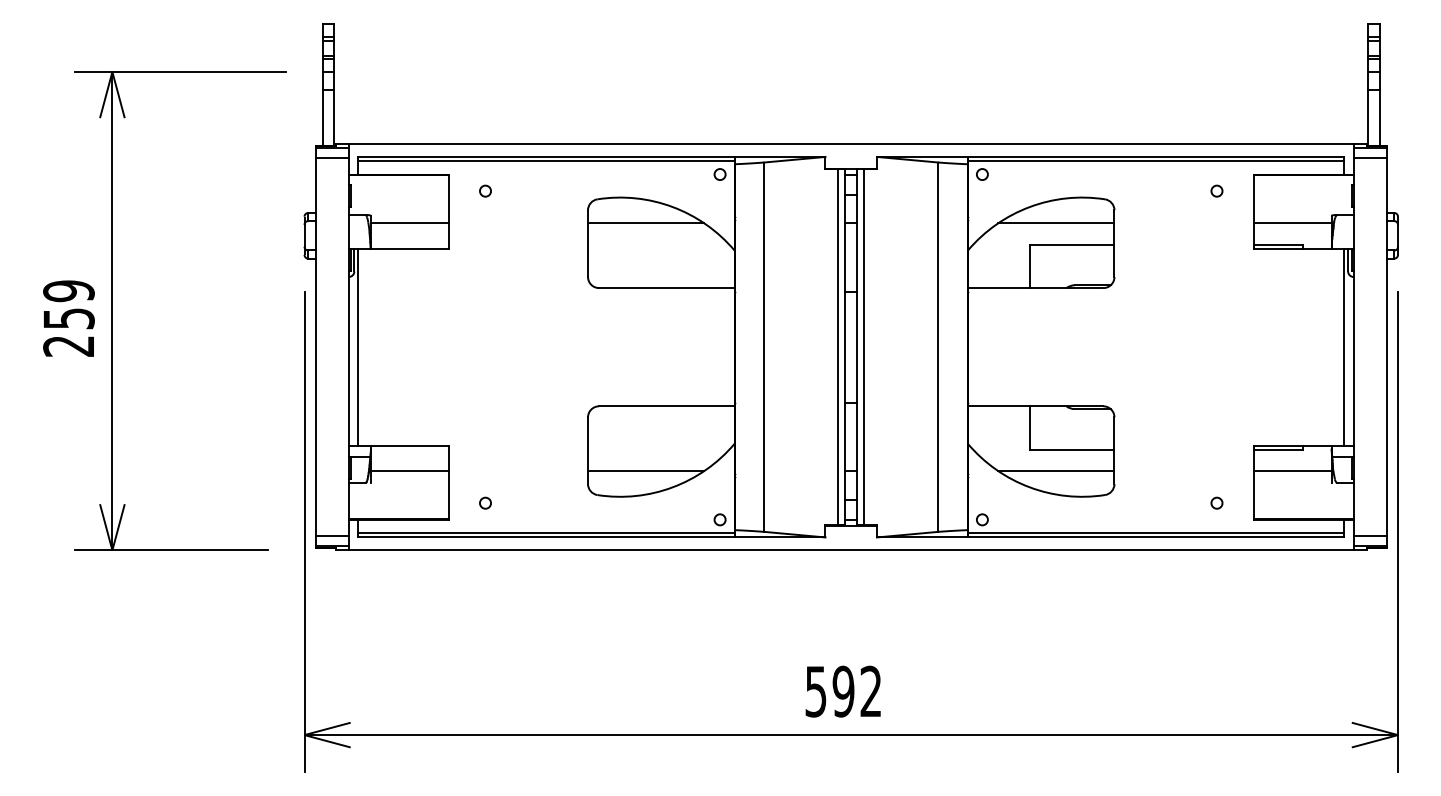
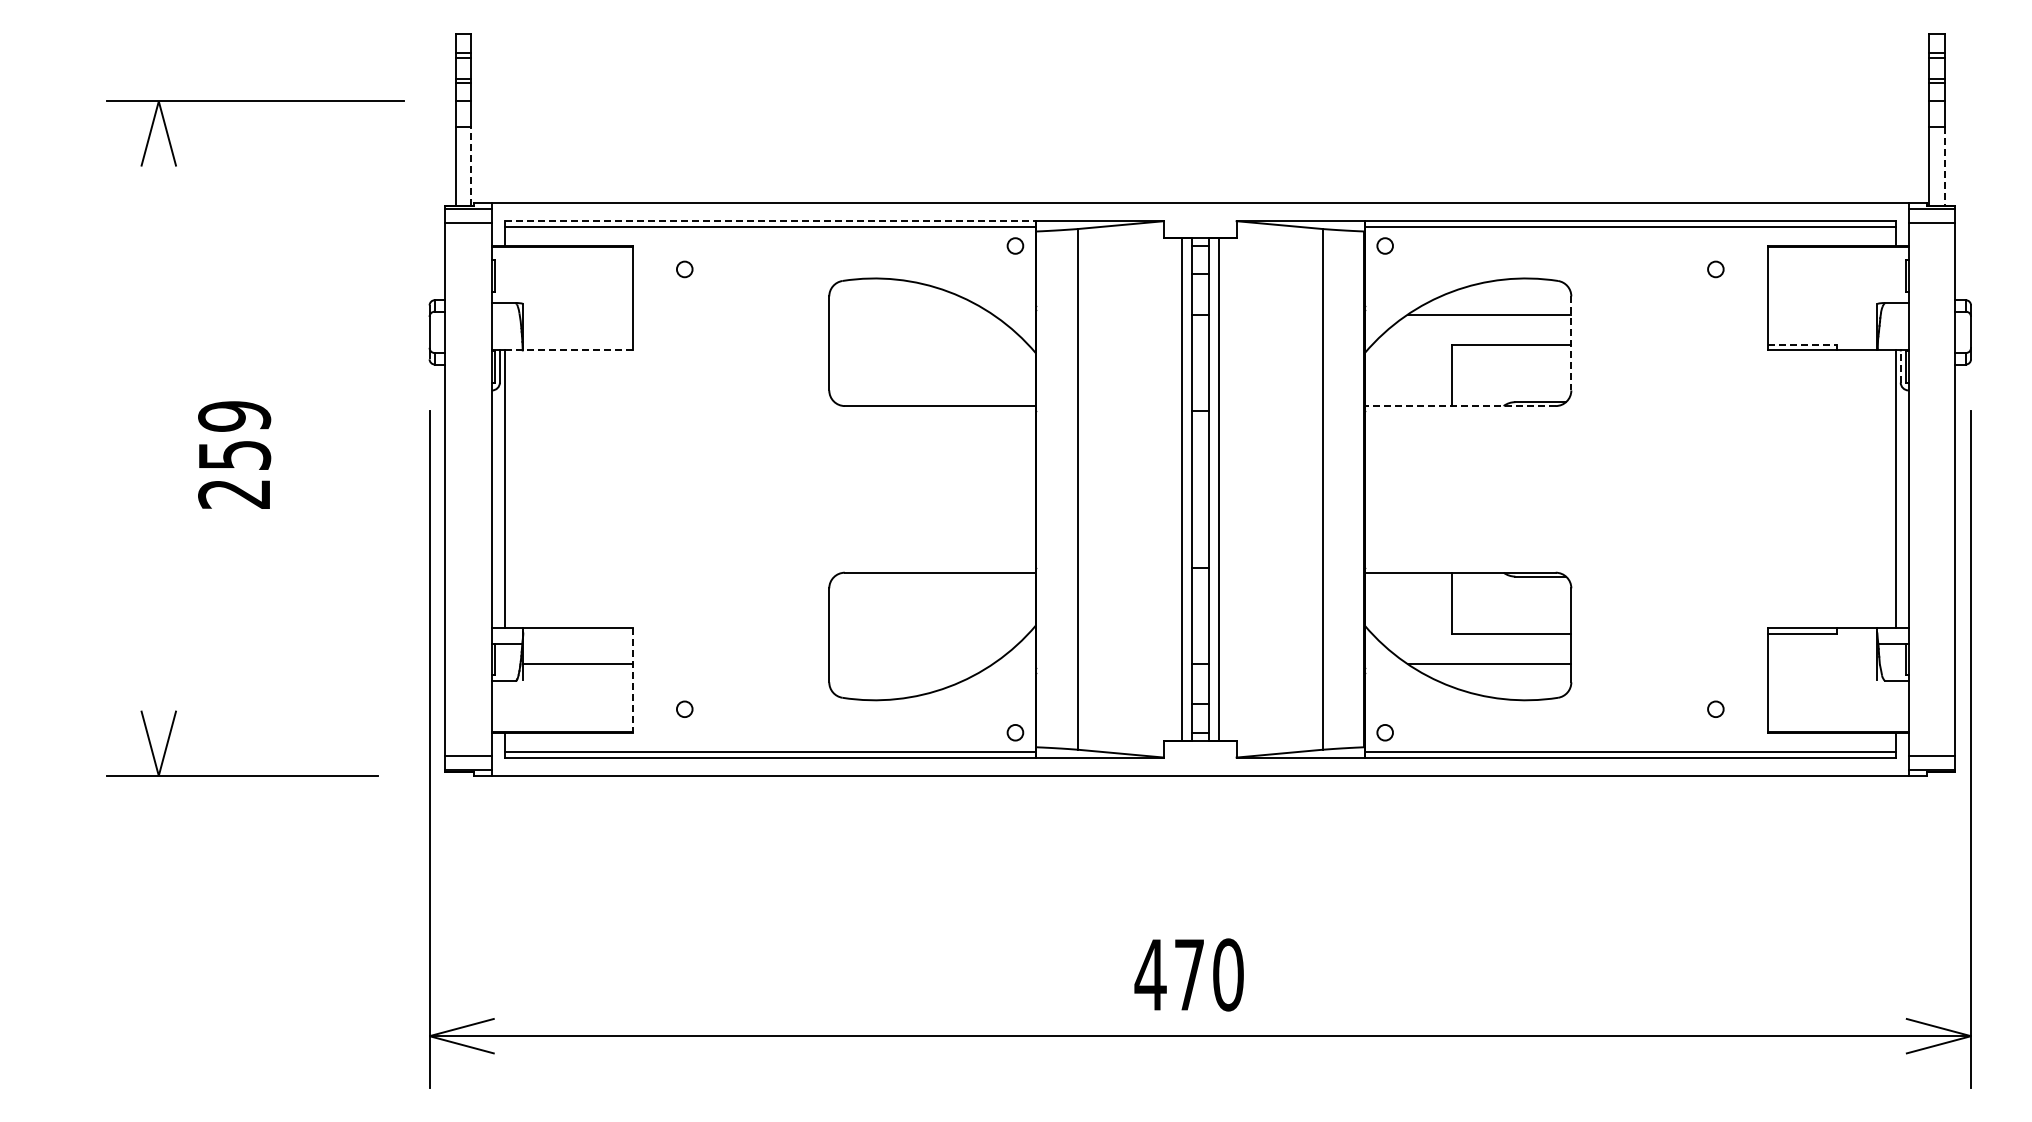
line: (334, 118) -> (471, 166), solid -> dashed
line: (1379, 118) -> (1945, 167), solid -> dashed
line: (547, 157) -> (771, 221), solid -> dashed
line: (409, 223) -> (577, 314), removed
line: (646, 223) -> (911, 314), removed
line: (1292, 223) -> (1822, 314), removed
line: (1114, 243) -> (1571, 343), solid -> dashed
line: (1278, 244) -> (1802, 344), solid -> dashed
line: (403, 248) -> (568, 350), solid -> dashed
line: (1347, 260) -> (1900, 367), solid -> dashed
line: (1035, 288) -> (1459, 406), solid -> dashed
line: (112, 311) -> (158, 438), removed
text: (68, 318) -> (234, 454), moved
line: (646, 471) -> (911, 664), removed
line: (1292, 471) -> (1822, 664), removed
line: (448, 482) -> (632, 680), solid -> dashed
text: (842, 691) -> (1188, 974), 592 -> 470

